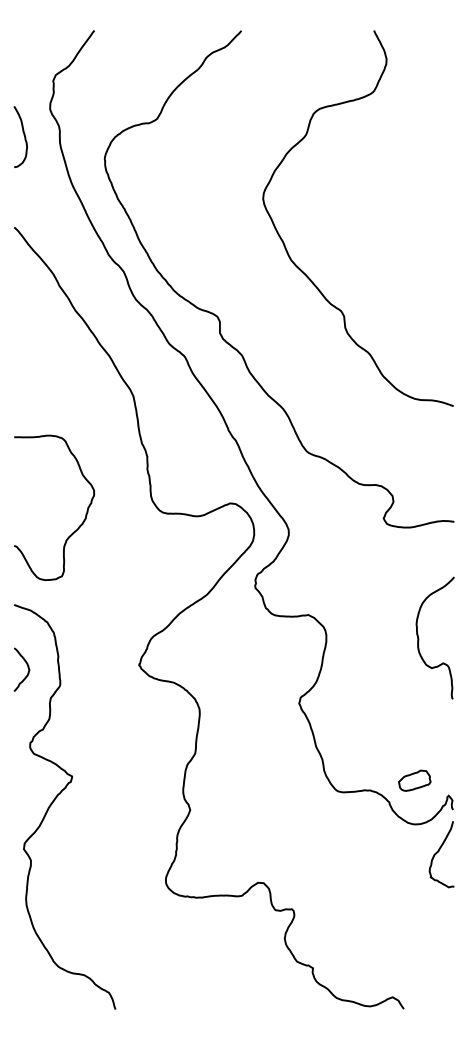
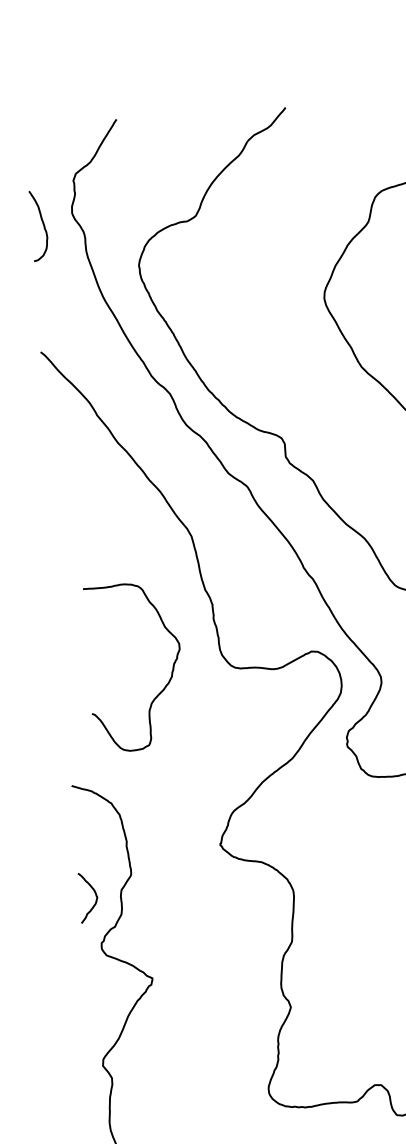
curve: (23, 135) -> (42, 223), moved
curve: (74, 530) -> (159, 691), moved
curve: (27, 668) -> (94, 895), moved

